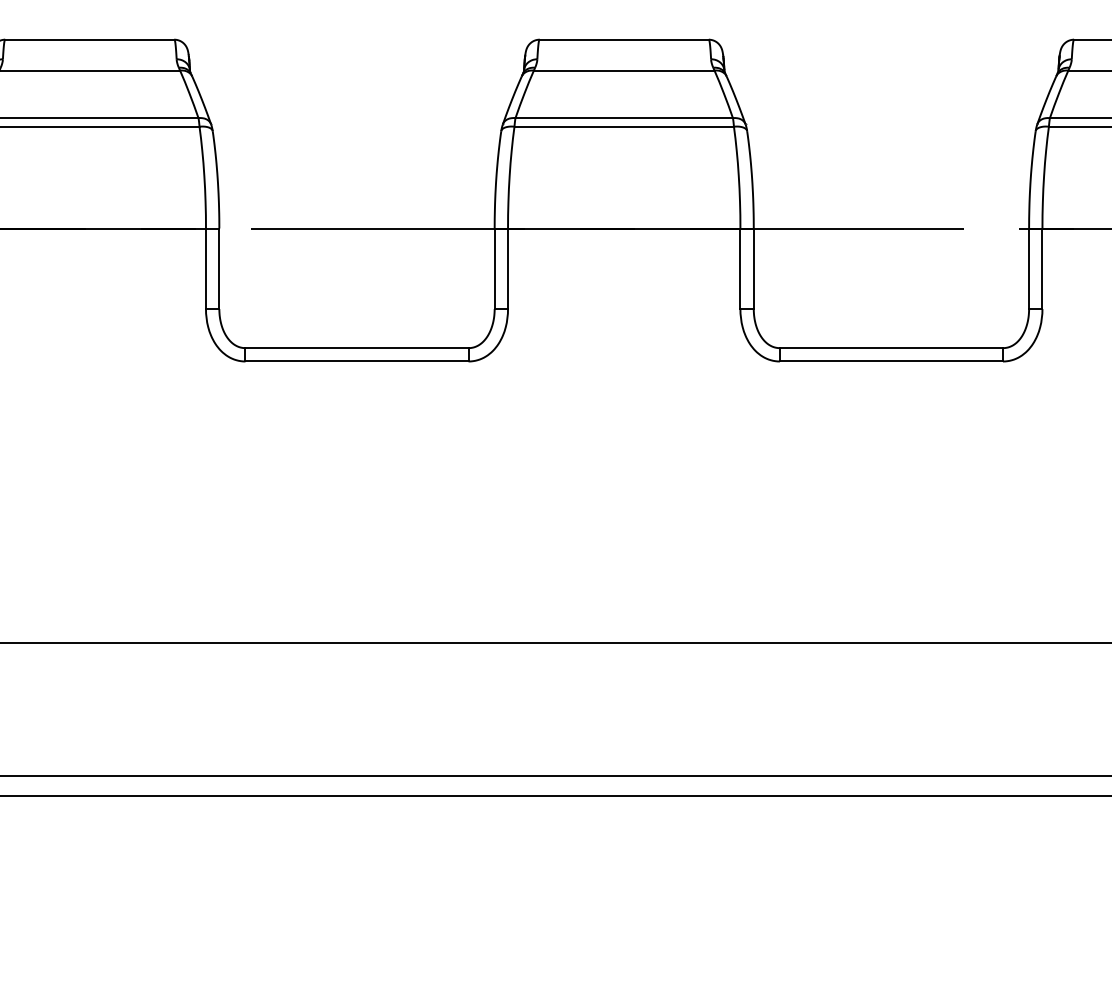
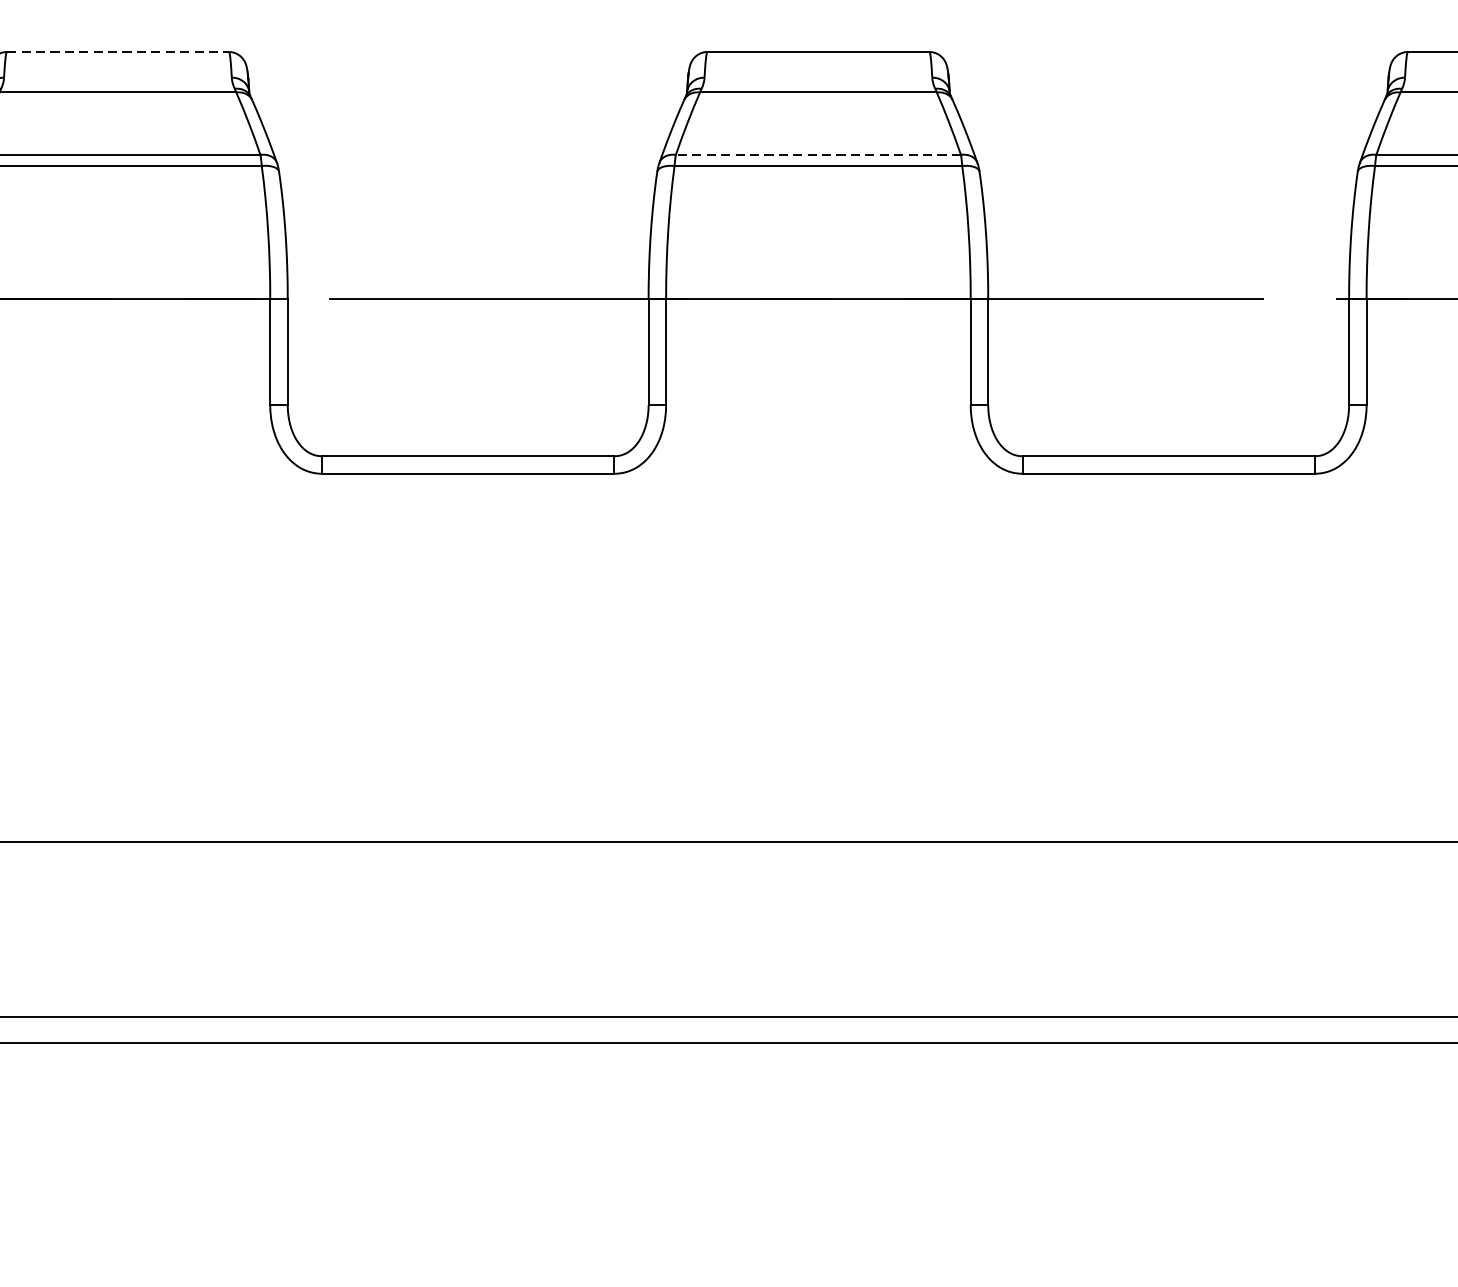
line: (89, 39) -> (117, 51), solid -> dashed
line: (624, 118) -> (818, 155), solid -> dashed

